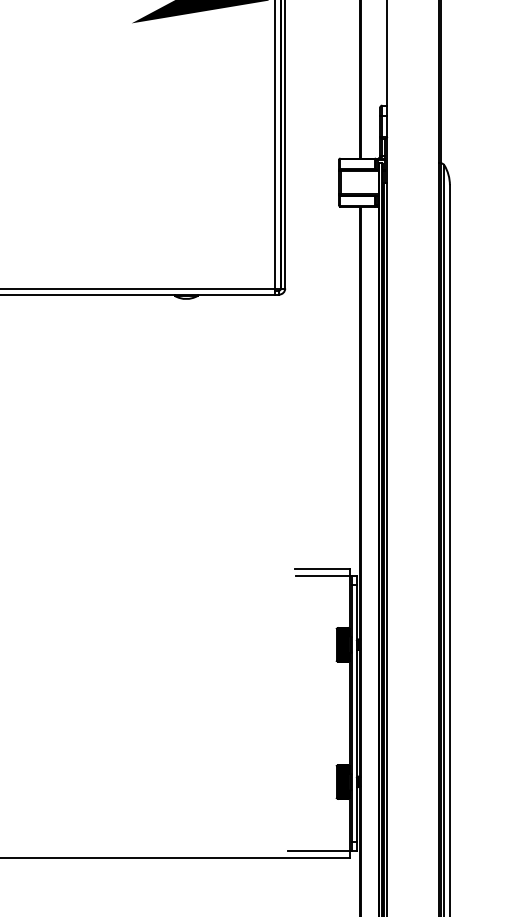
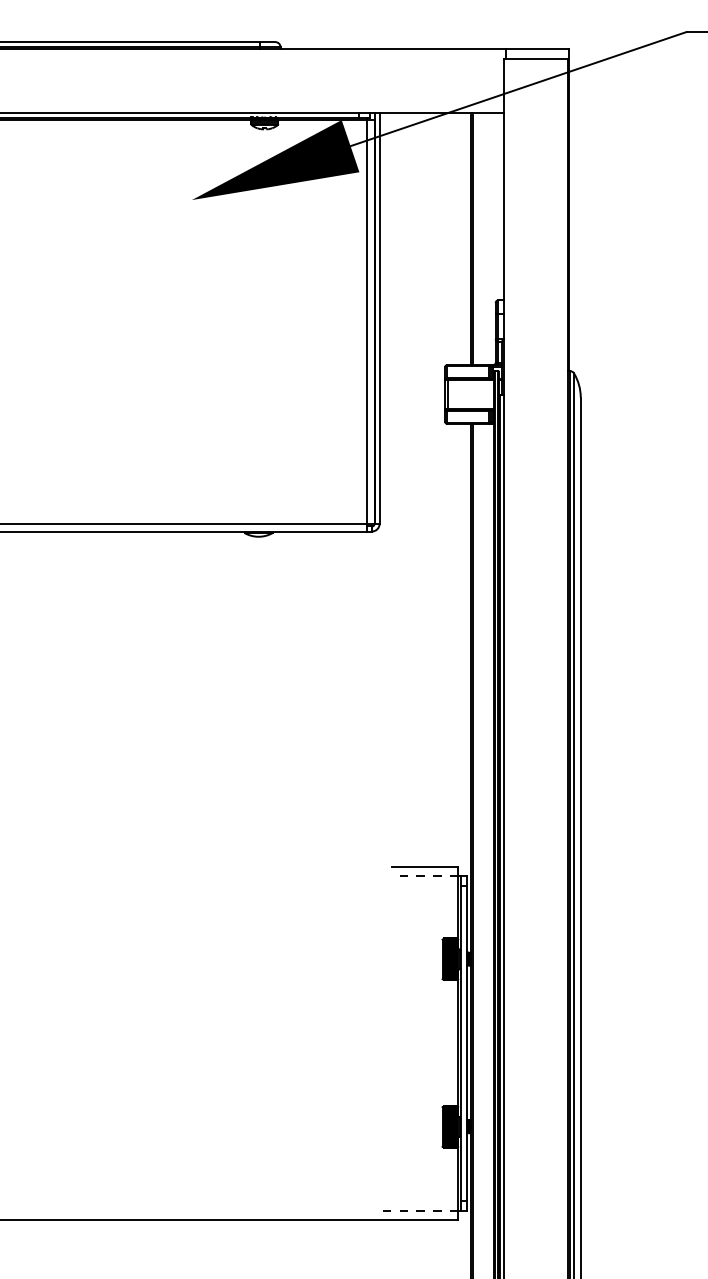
line: (322, 576) -> (424, 875), solid -> dashed
line: (318, 850) -> (420, 1210), solid -> dashed

